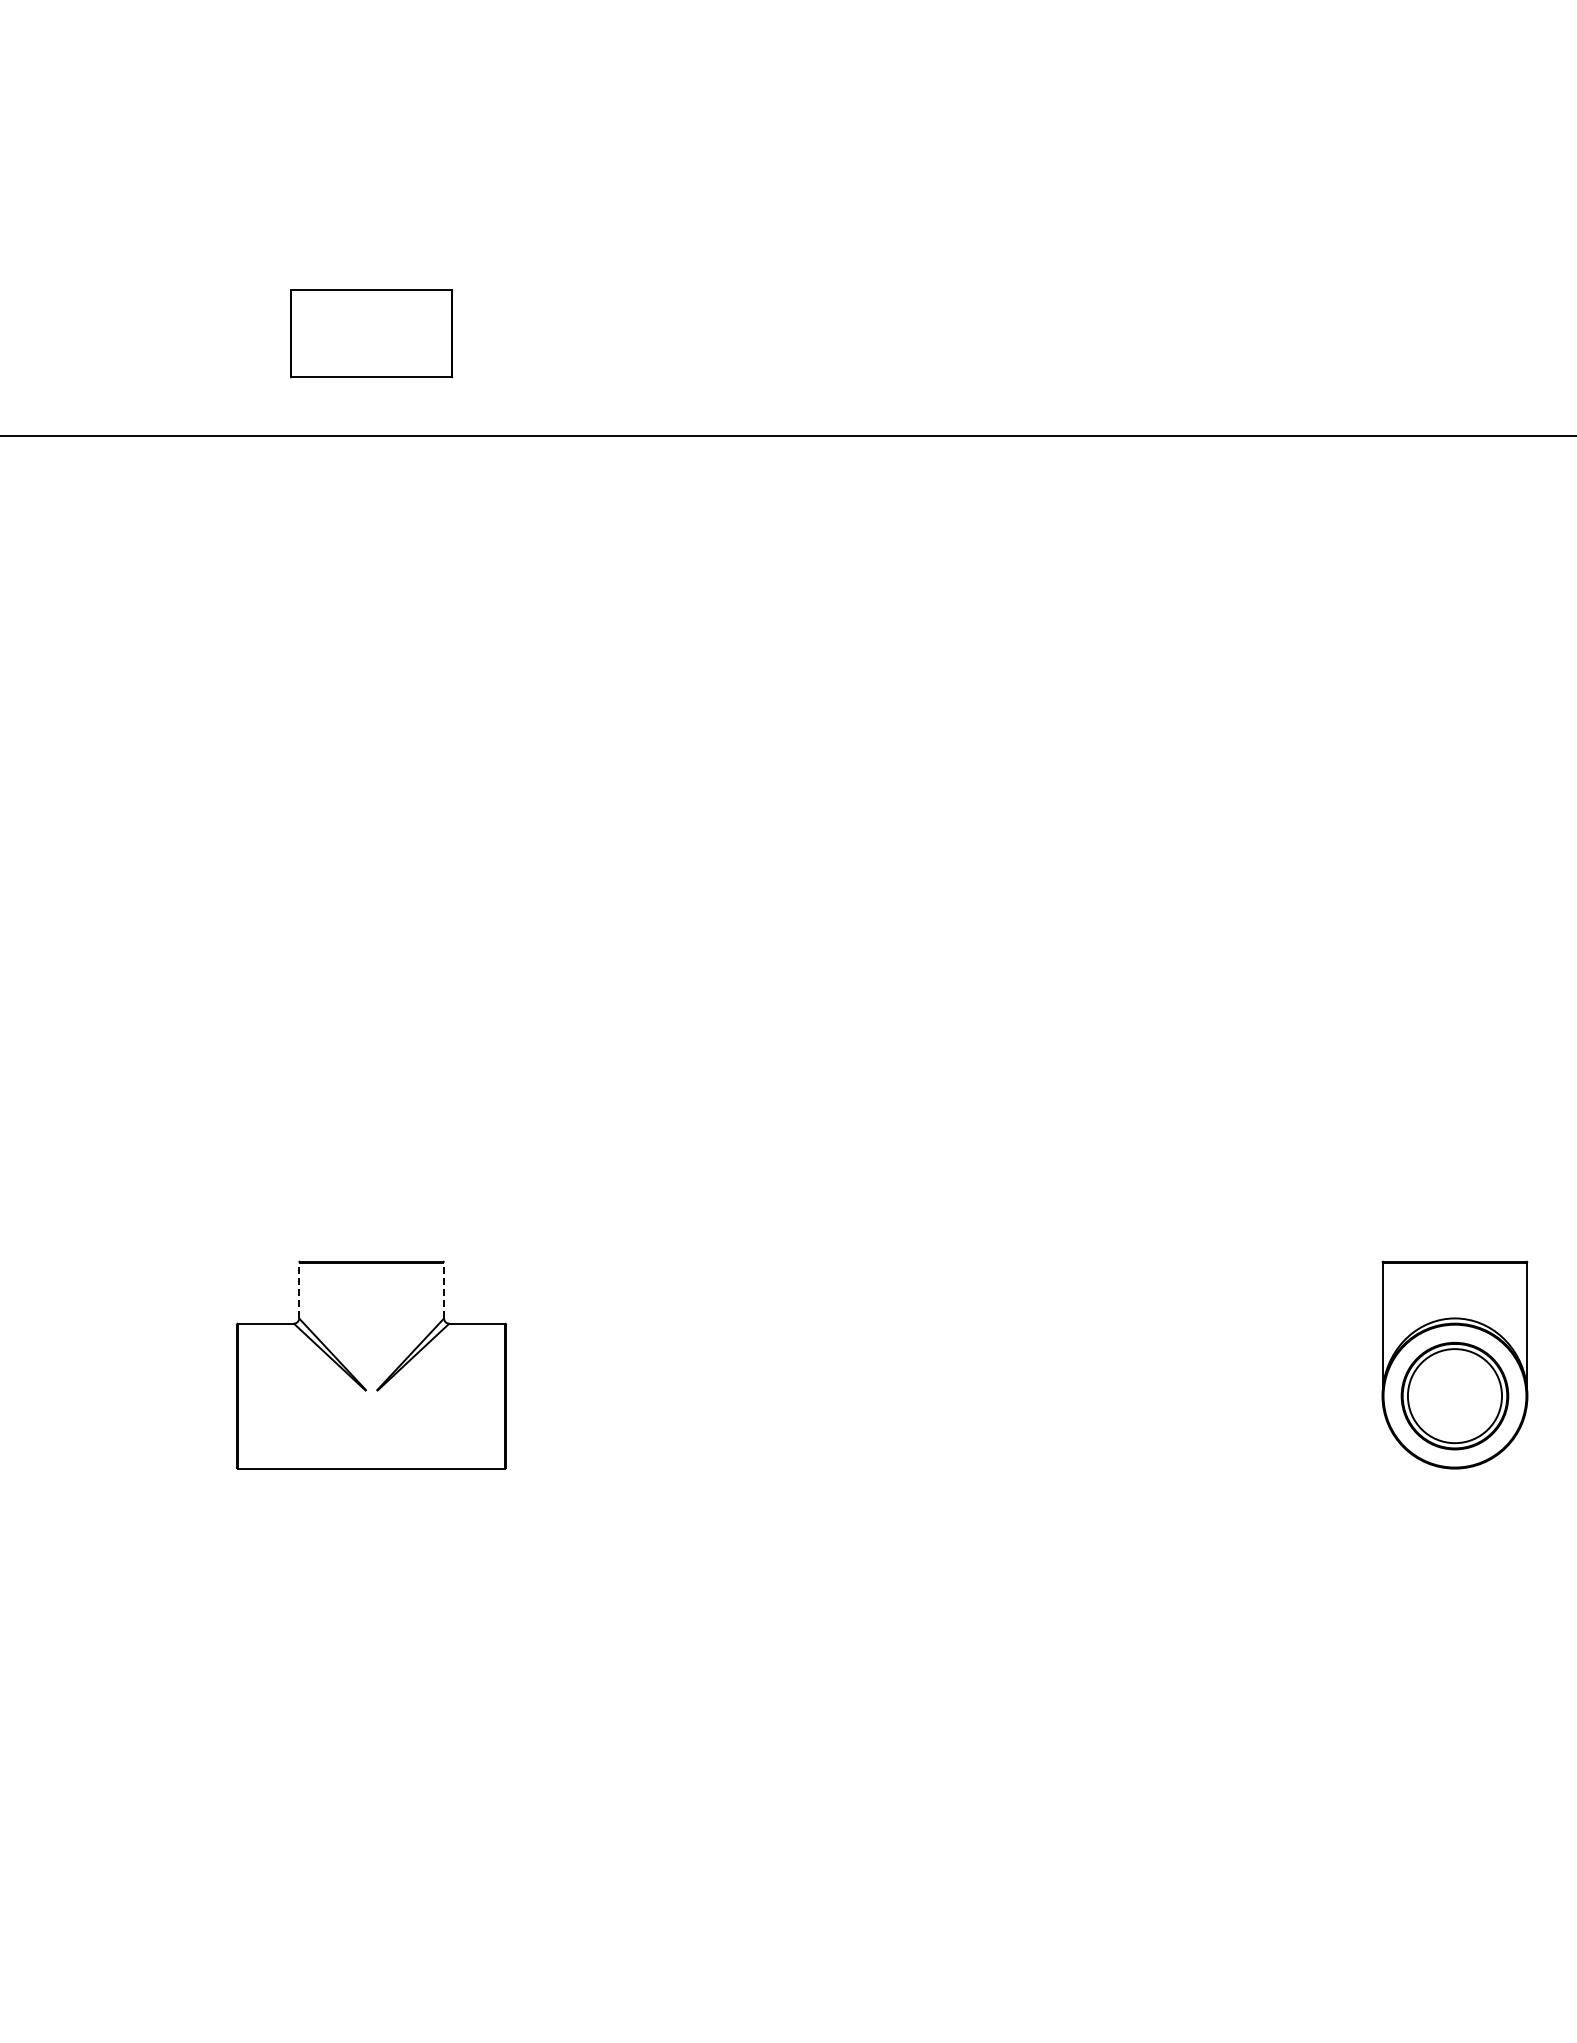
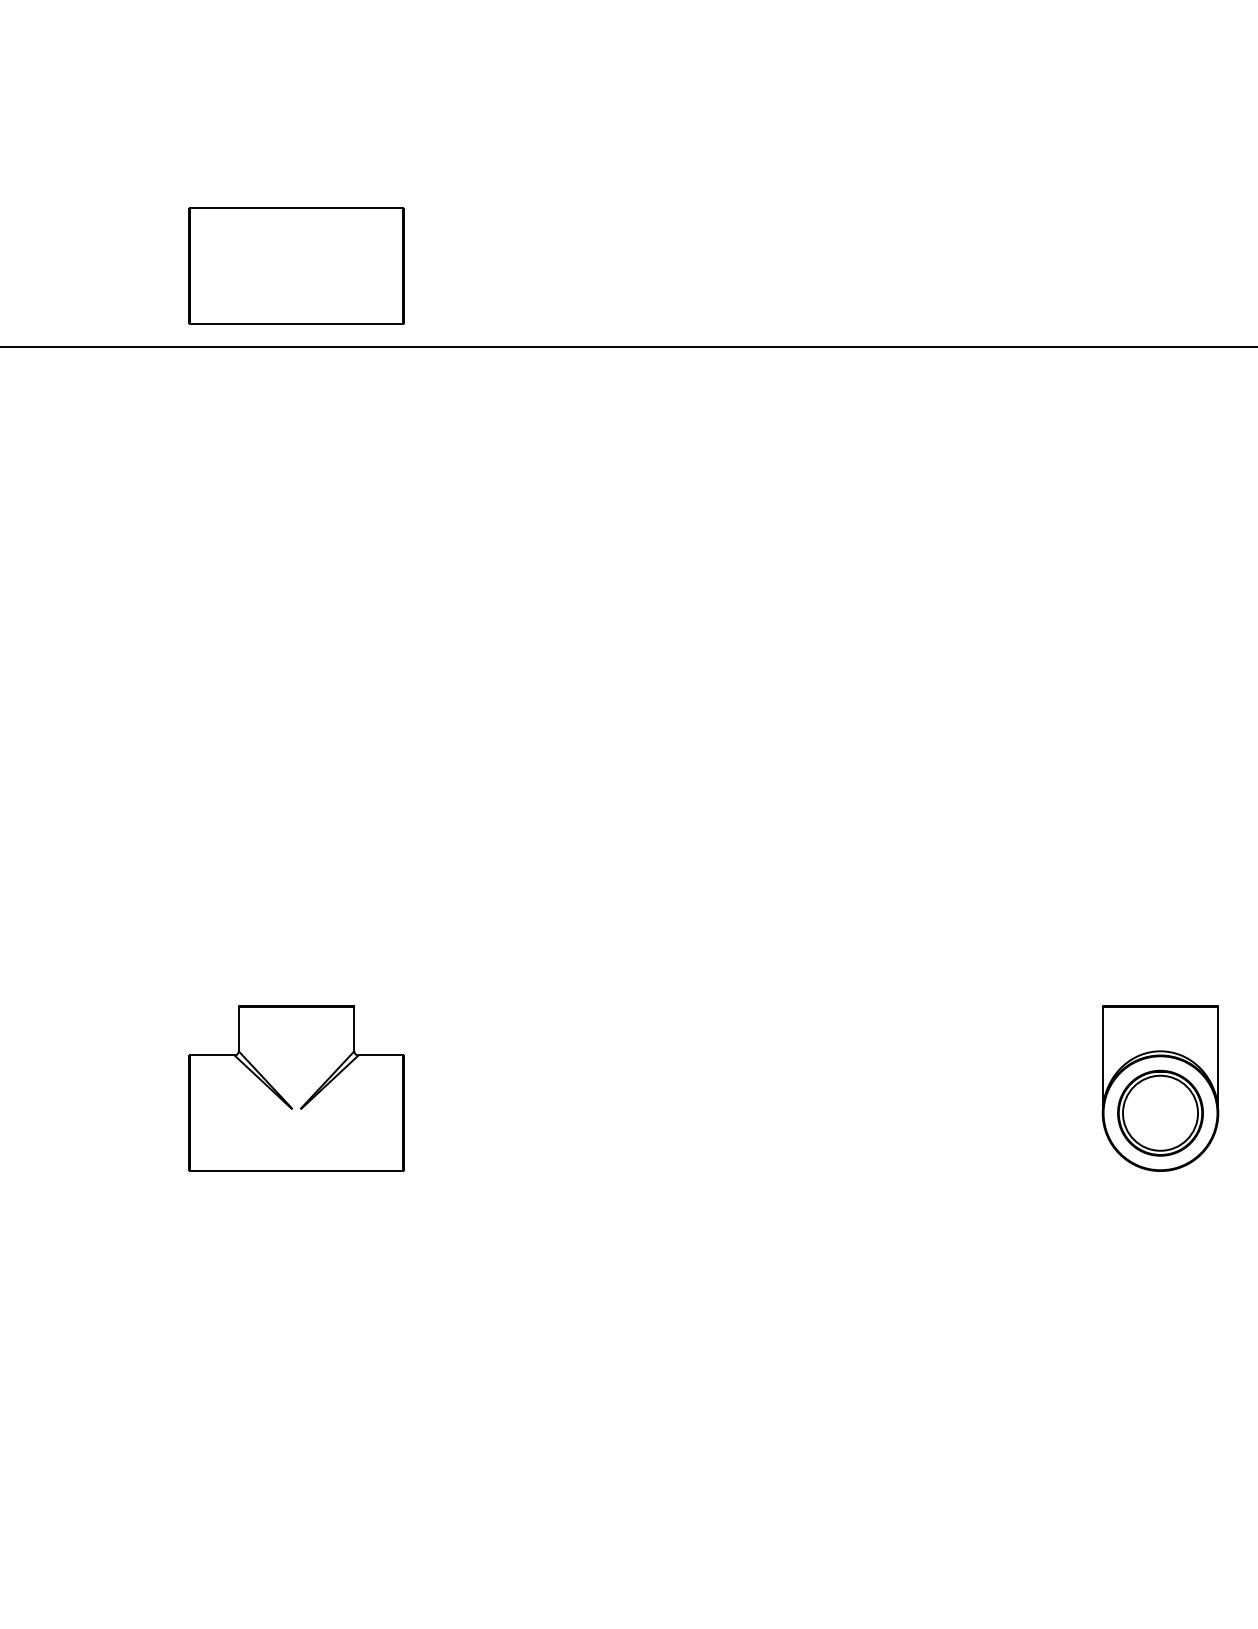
part: (371, 333) -> (296, 265), size x1.67
line: (299, 1290) -> (239, 1029), dashed -> solid
line: (444, 1290) -> (354, 1029), dashed -> solid

